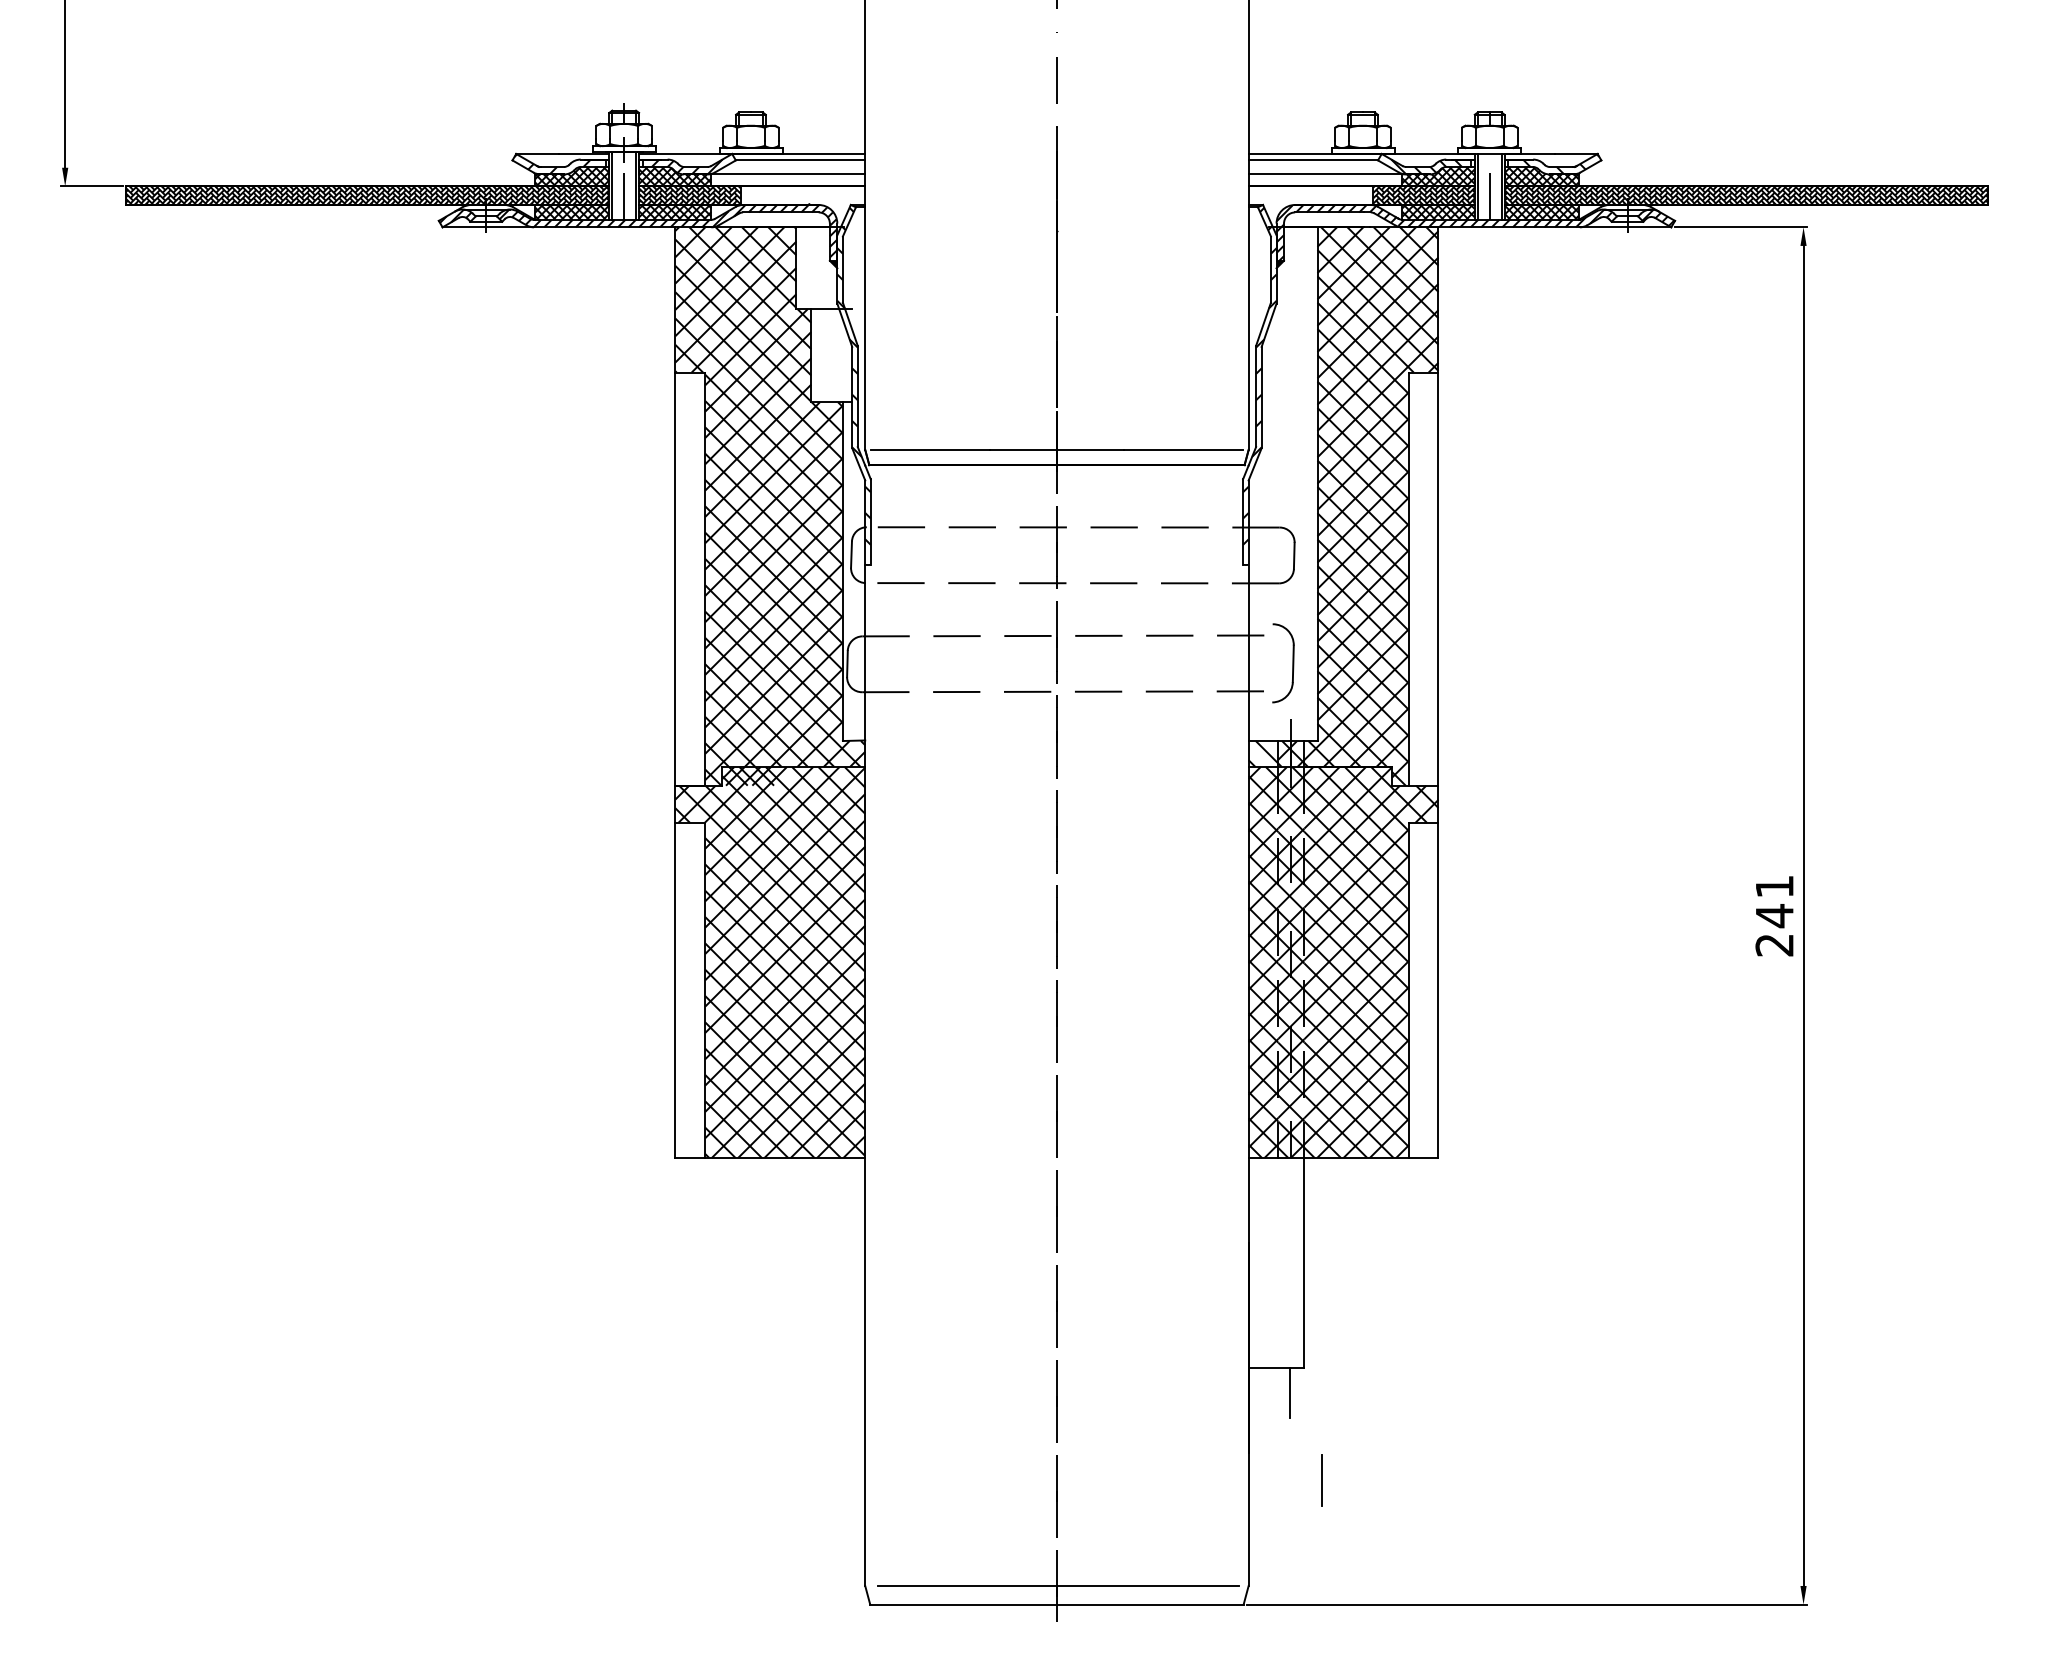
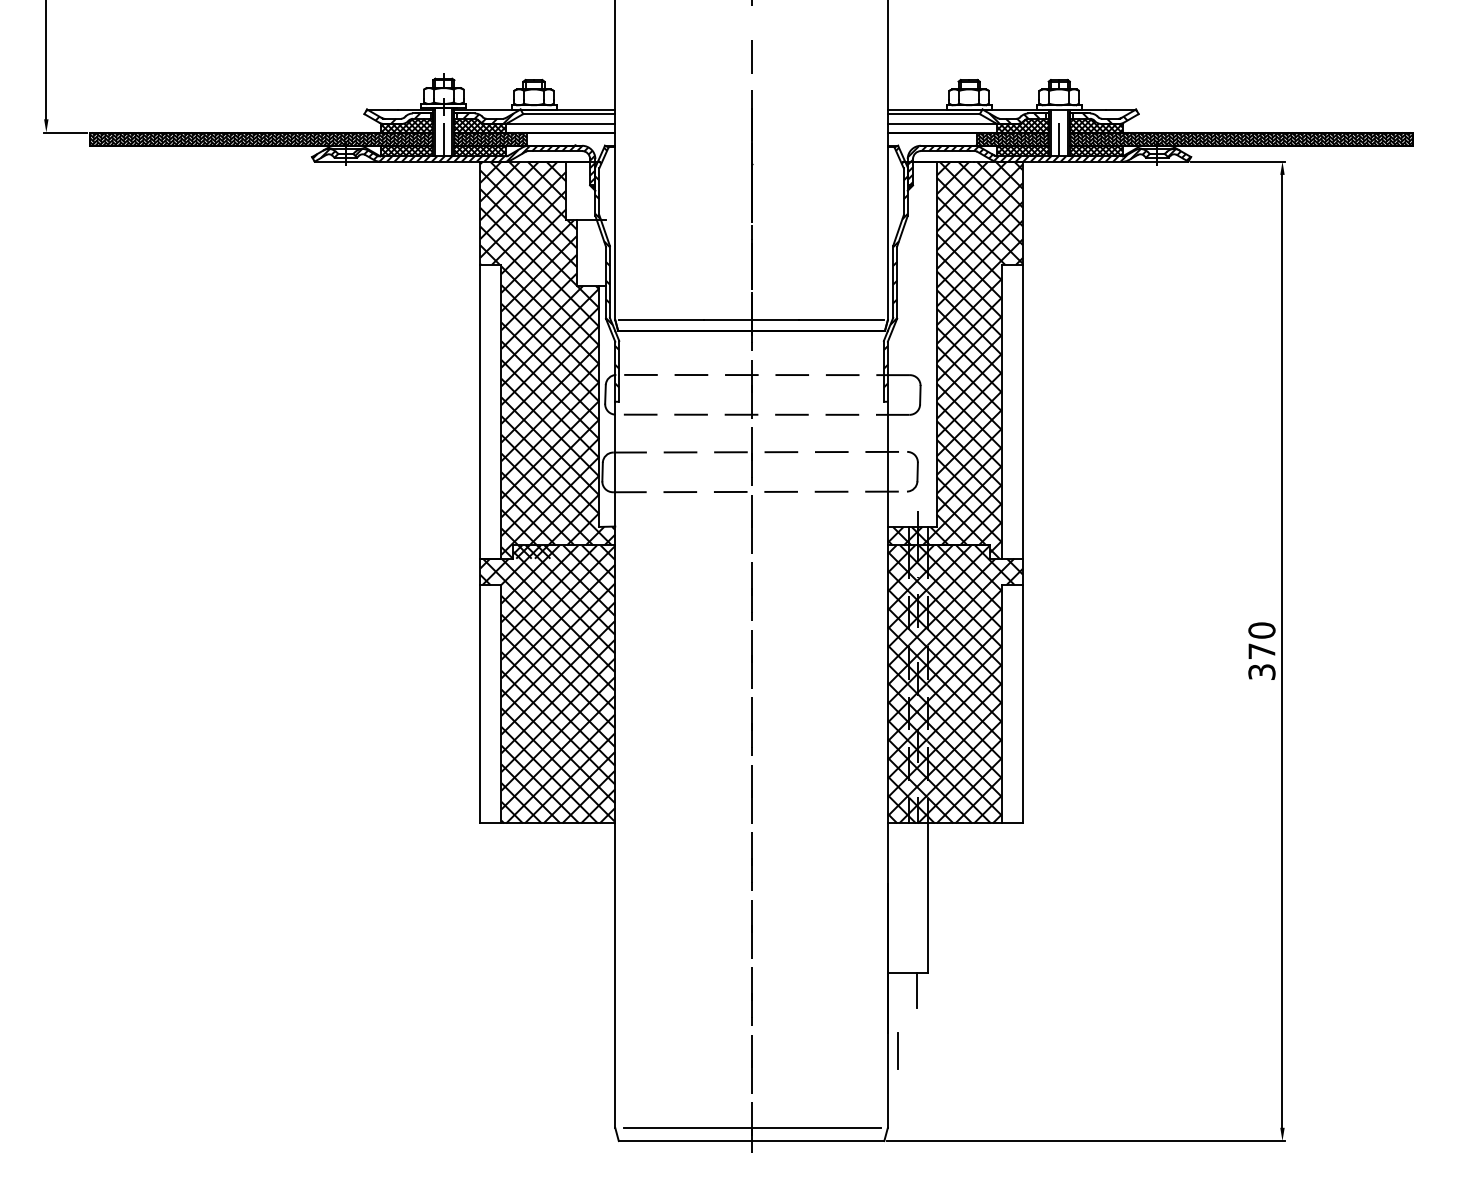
part: (1283, 663) -> (912, 471), size x0.71
hatch: (1263, 754) -> (898, 536), added
text: (1774, 915) -> (1261, 651), 241 -> 370
line: (1321, 1480) -> (898, 1051), moved

